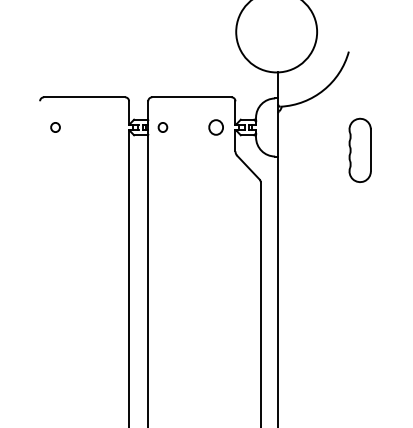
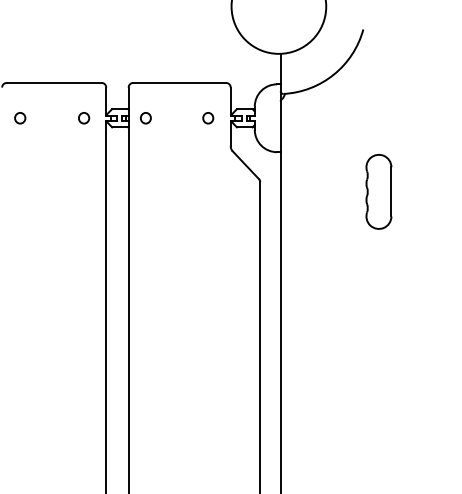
part: (109, 127) -> (83, 118), added
part: (216, 127) -> (208, 118), size x0.62
part: (359, 149) -> (378, 190), moved

